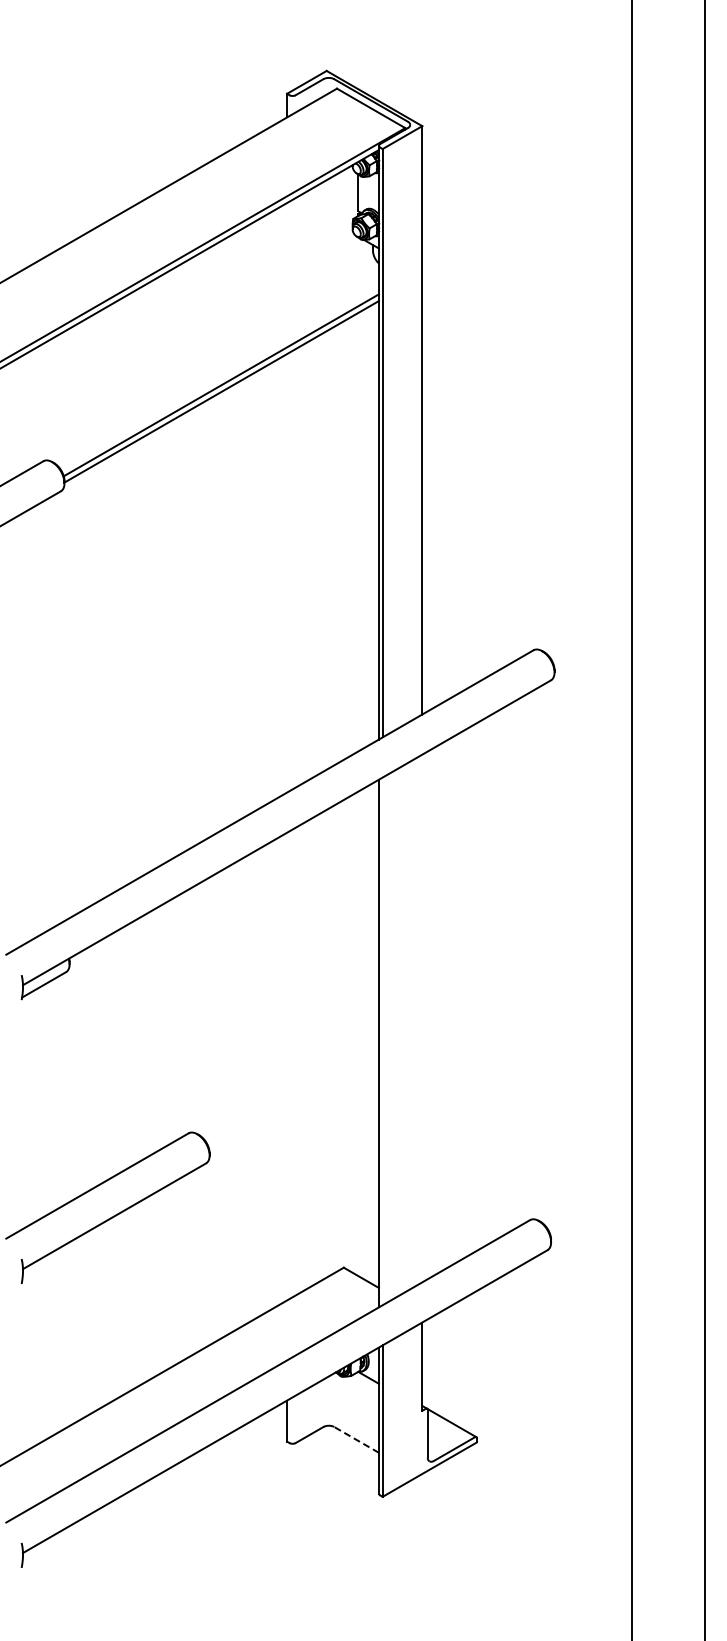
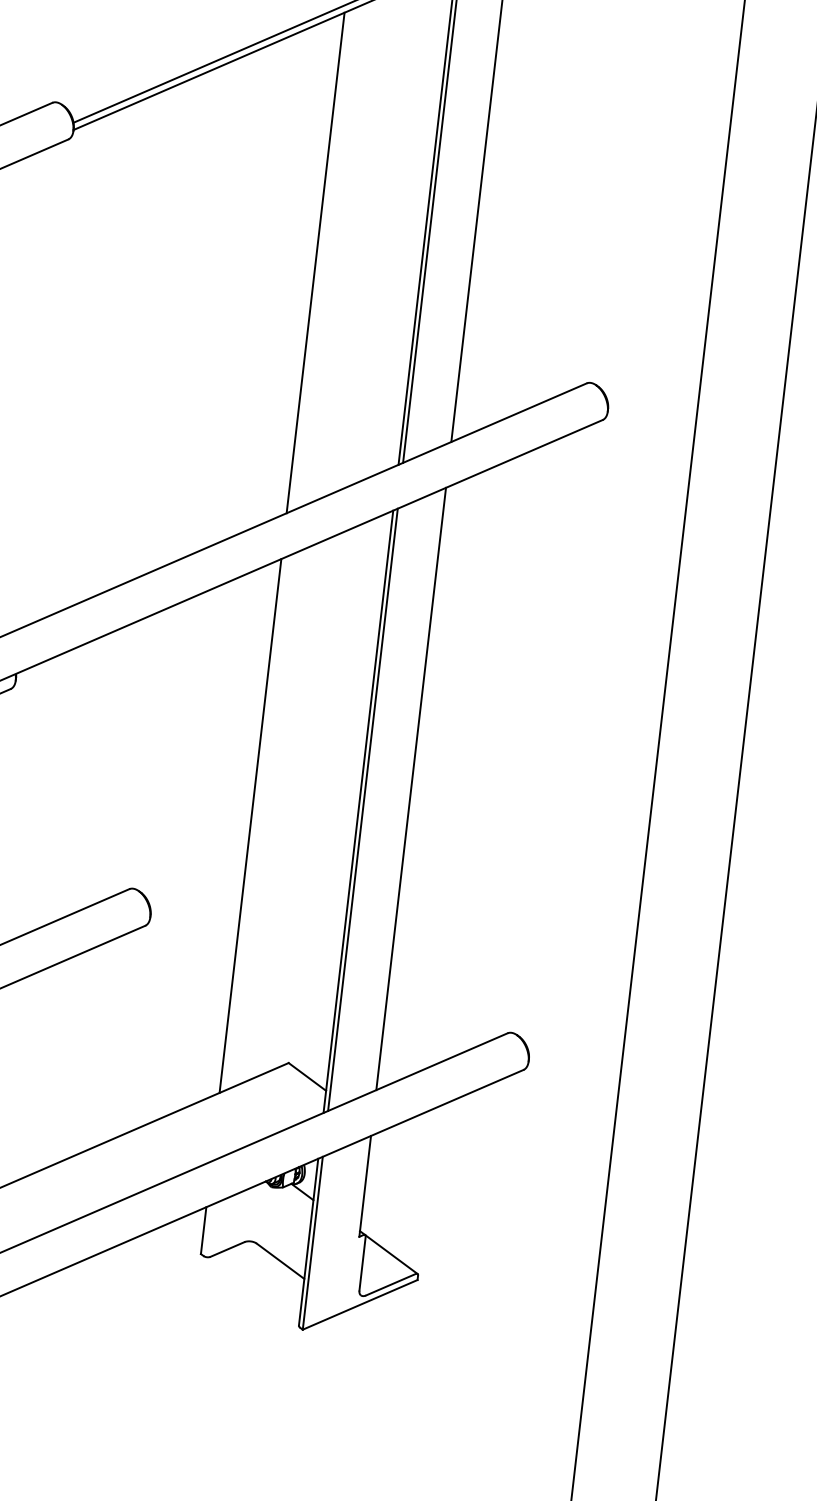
line: (287, 573) -> (316, 263), added
line: (422, 1018) -> (411, 788), added
line: (382, 1041) -> (362, 809), added
line: (287, 1066) -> (250, 825), added
line: (356, 1439) -> (280, 1260), dashed -> solid

